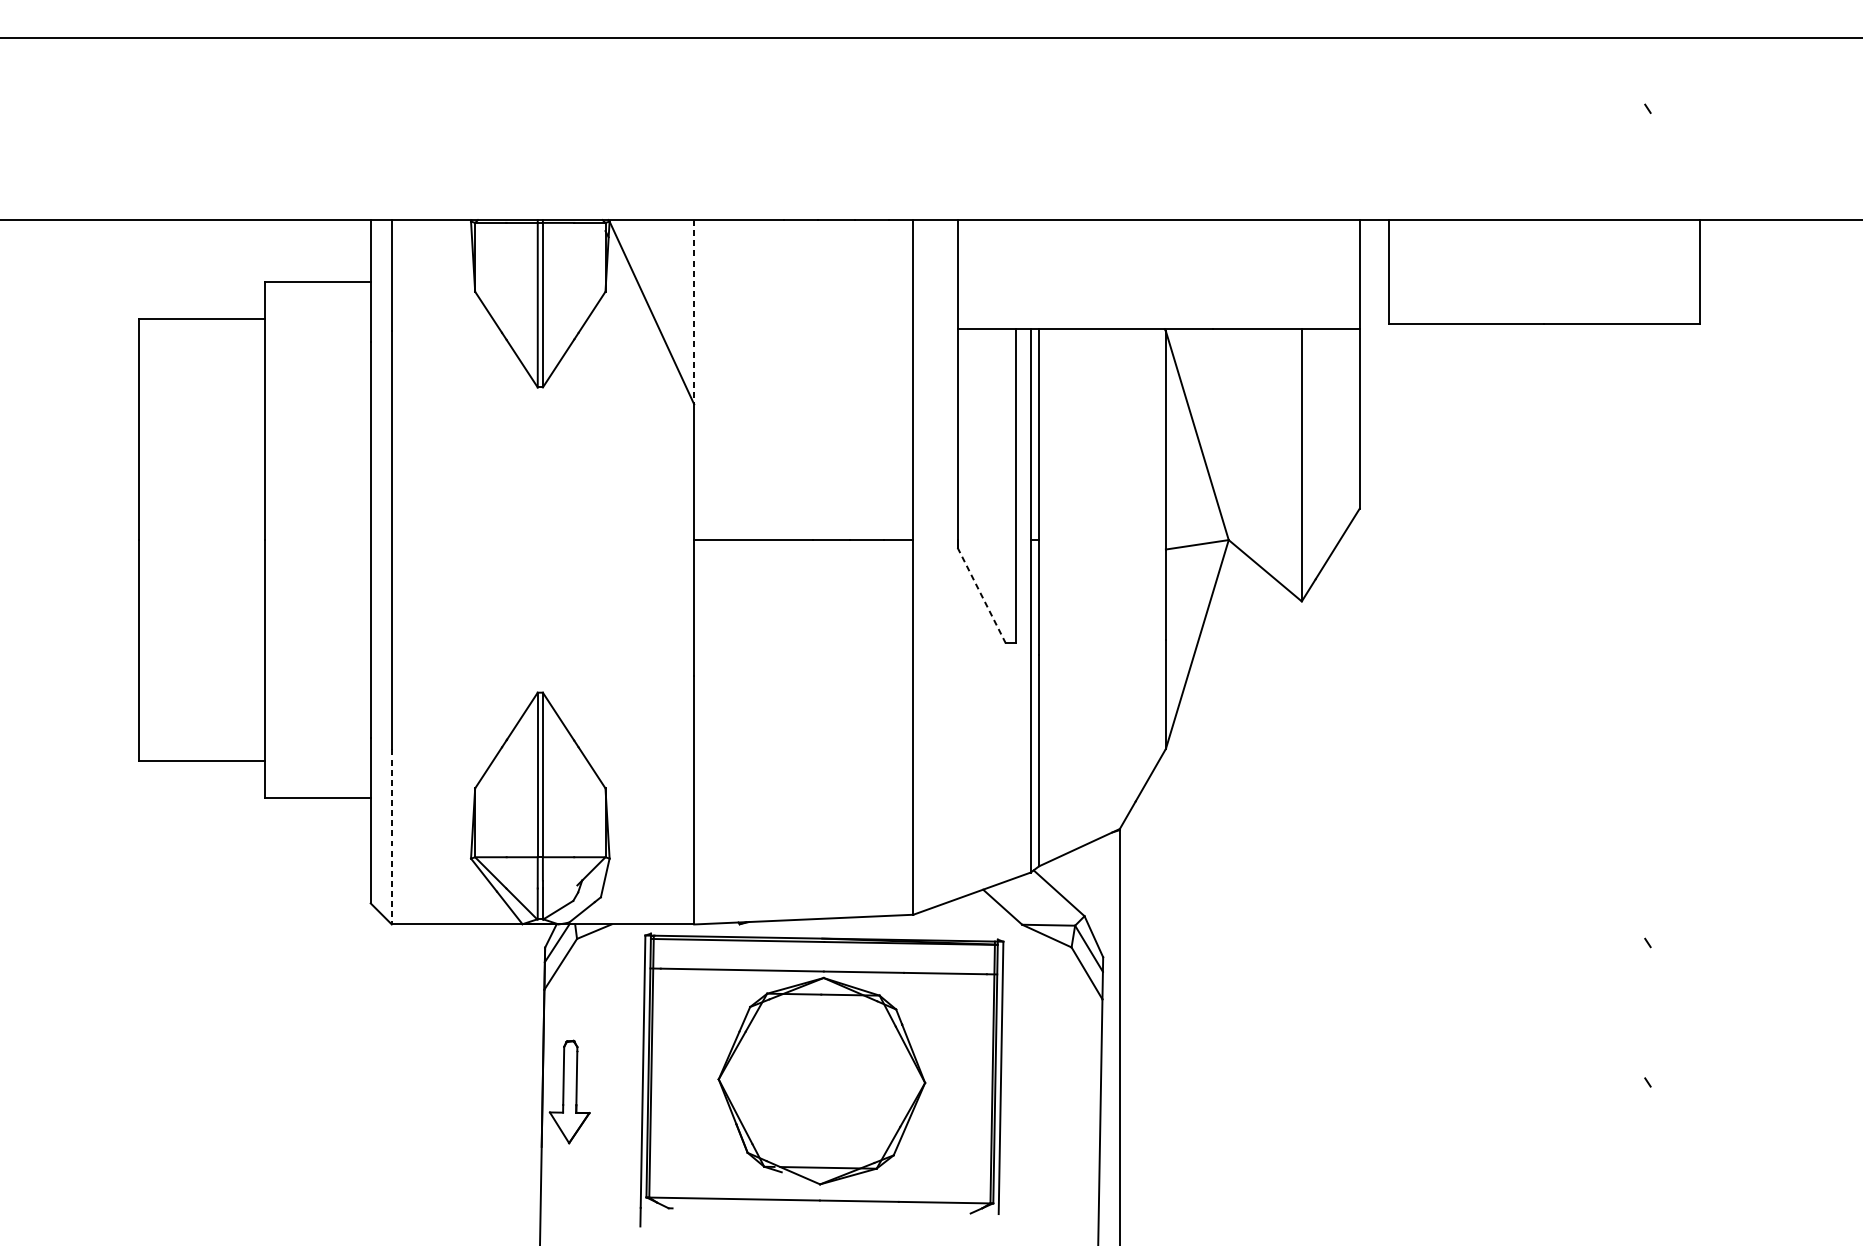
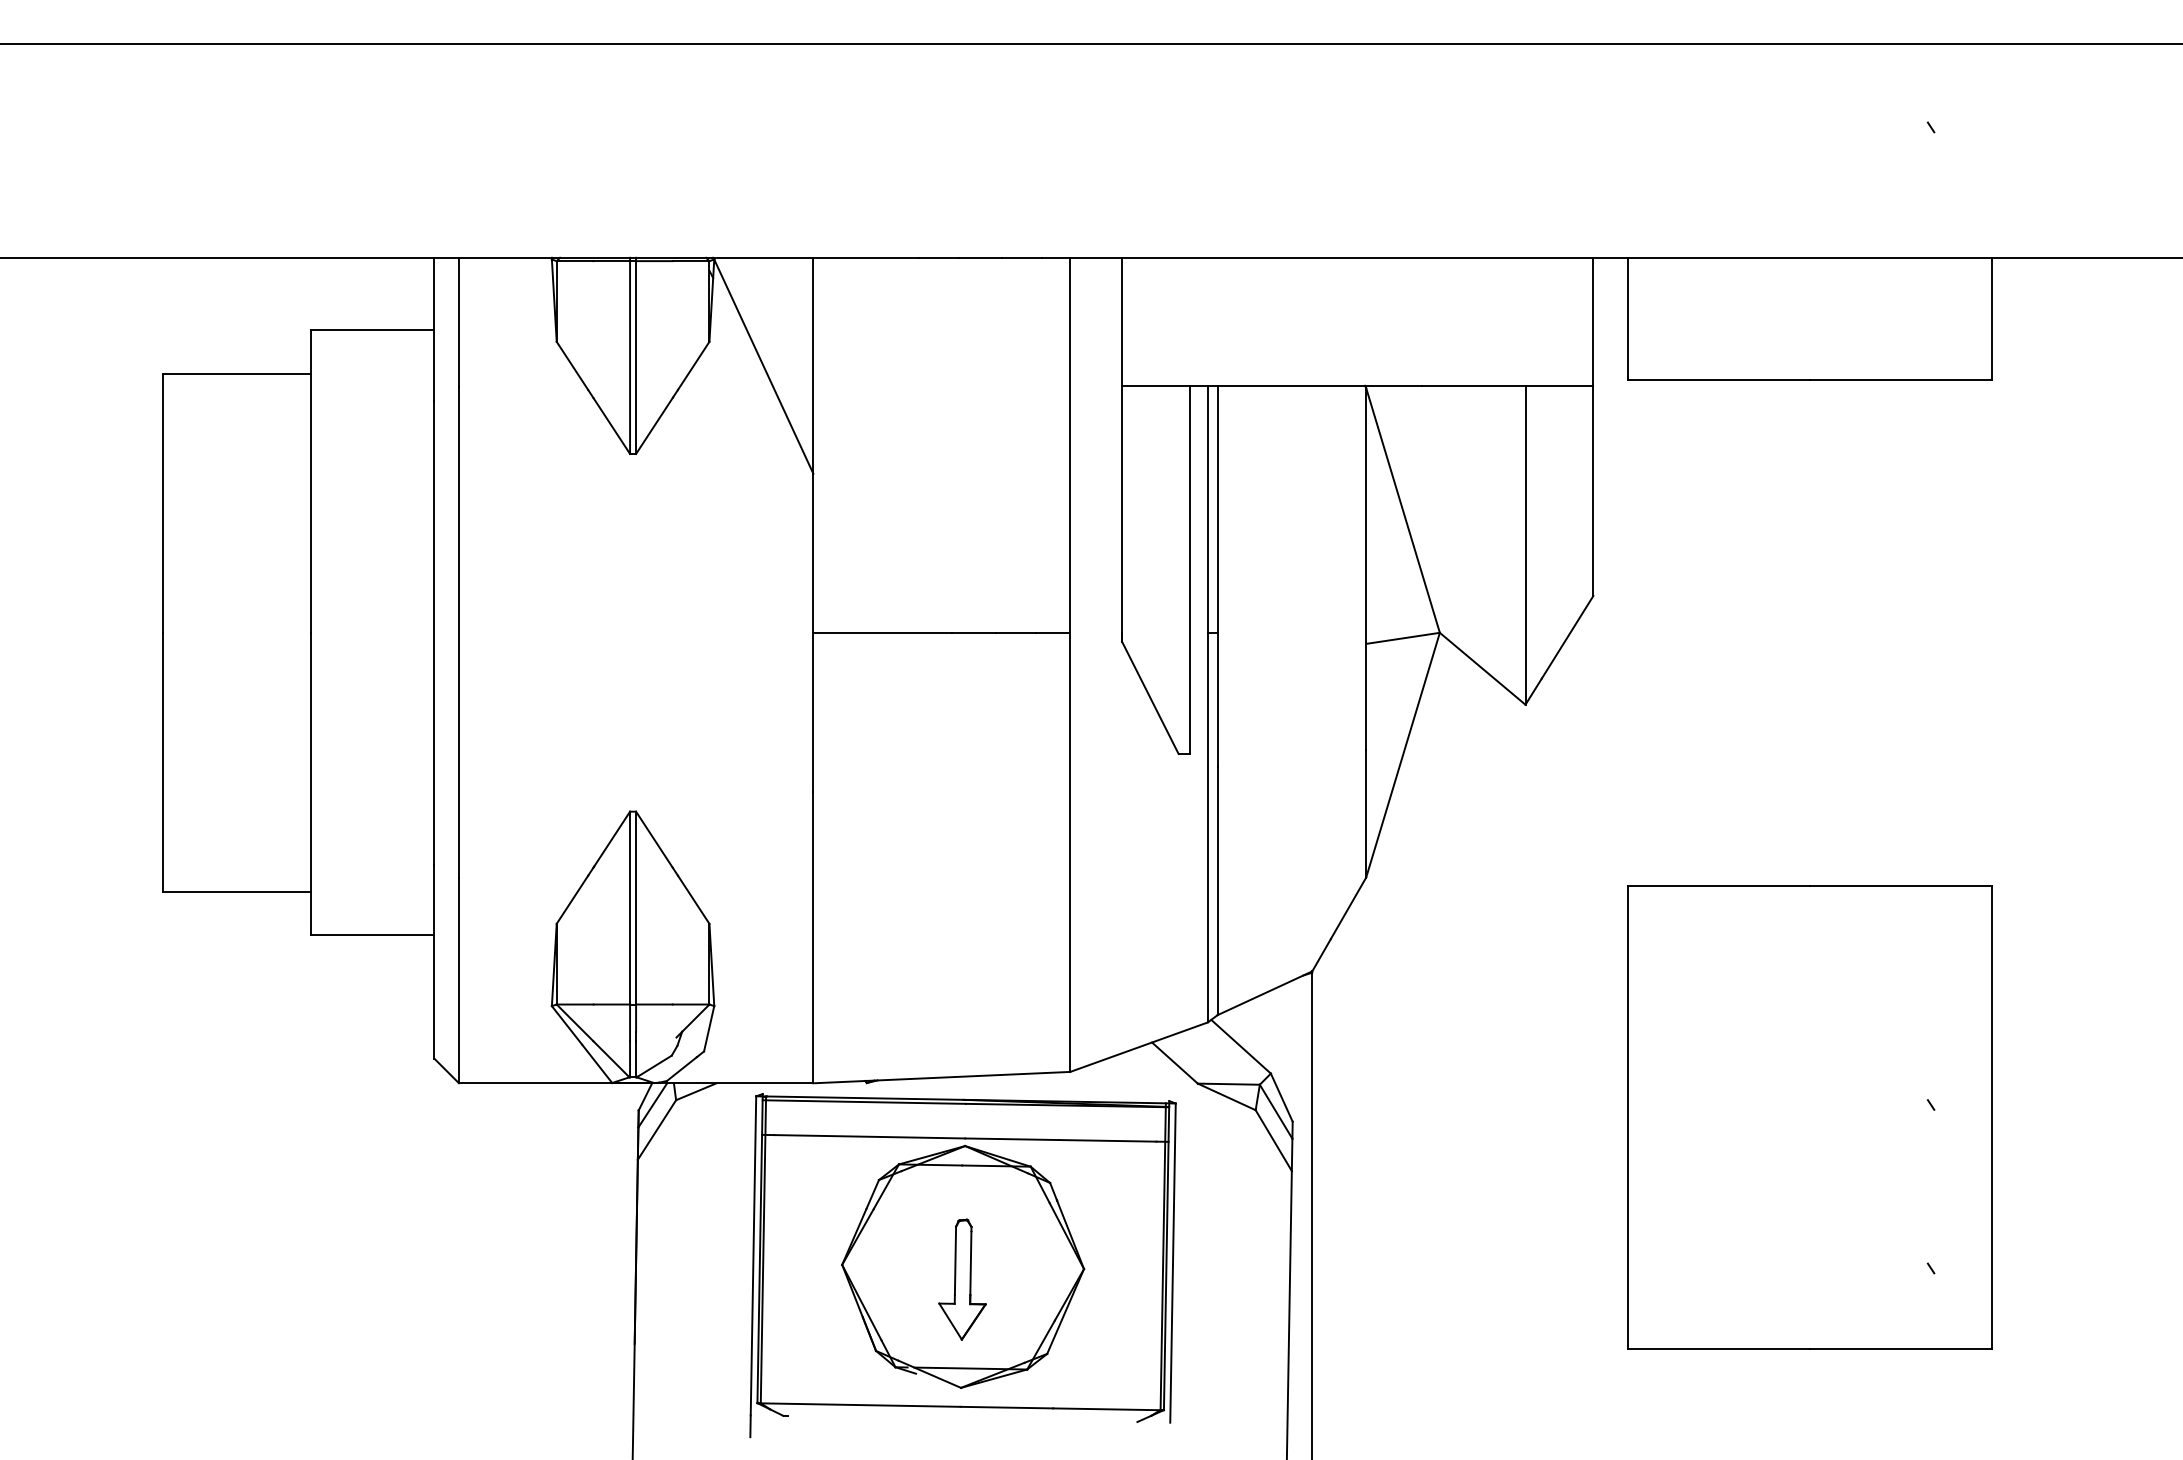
line: (694, 312) -> (813, 366), dashed -> solid
line: (981, 595) -> (1150, 697), dashed -> solid
line: (392, 836) -> (459, 980), dashed -> solid
part: (1544, 953) -> (1809, 1117), added
part: (569, 1091) -> (962, 1279), moved

